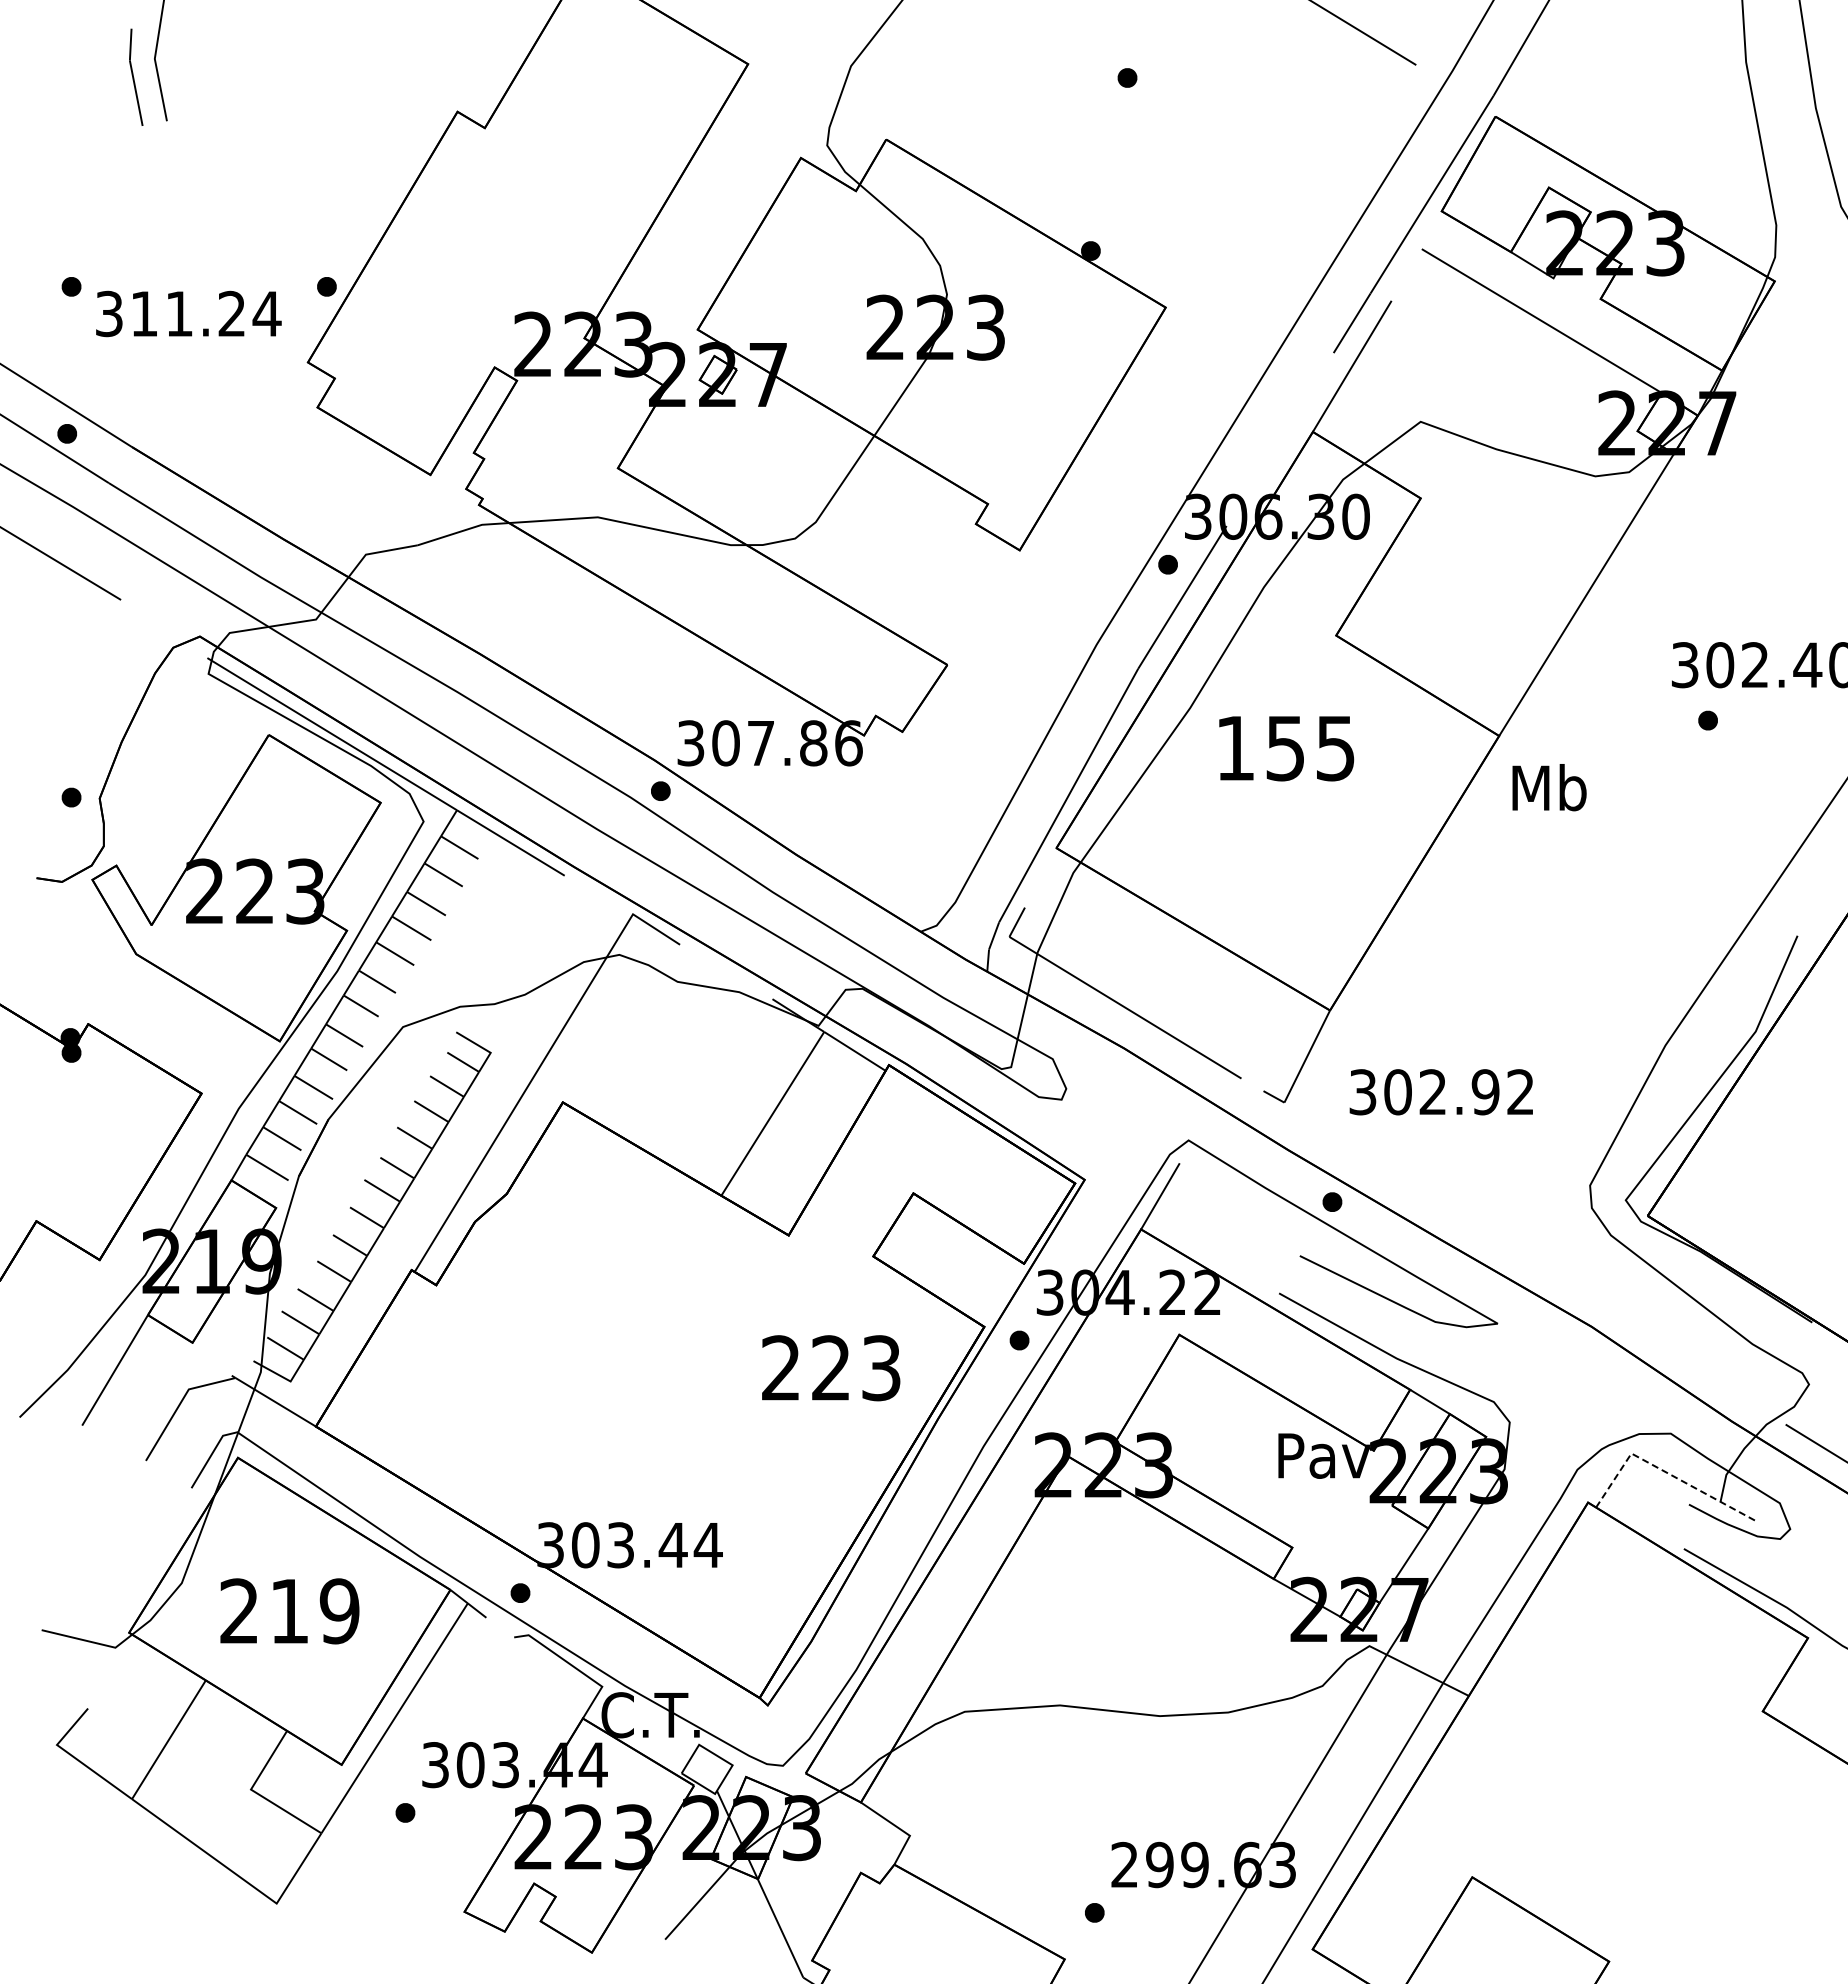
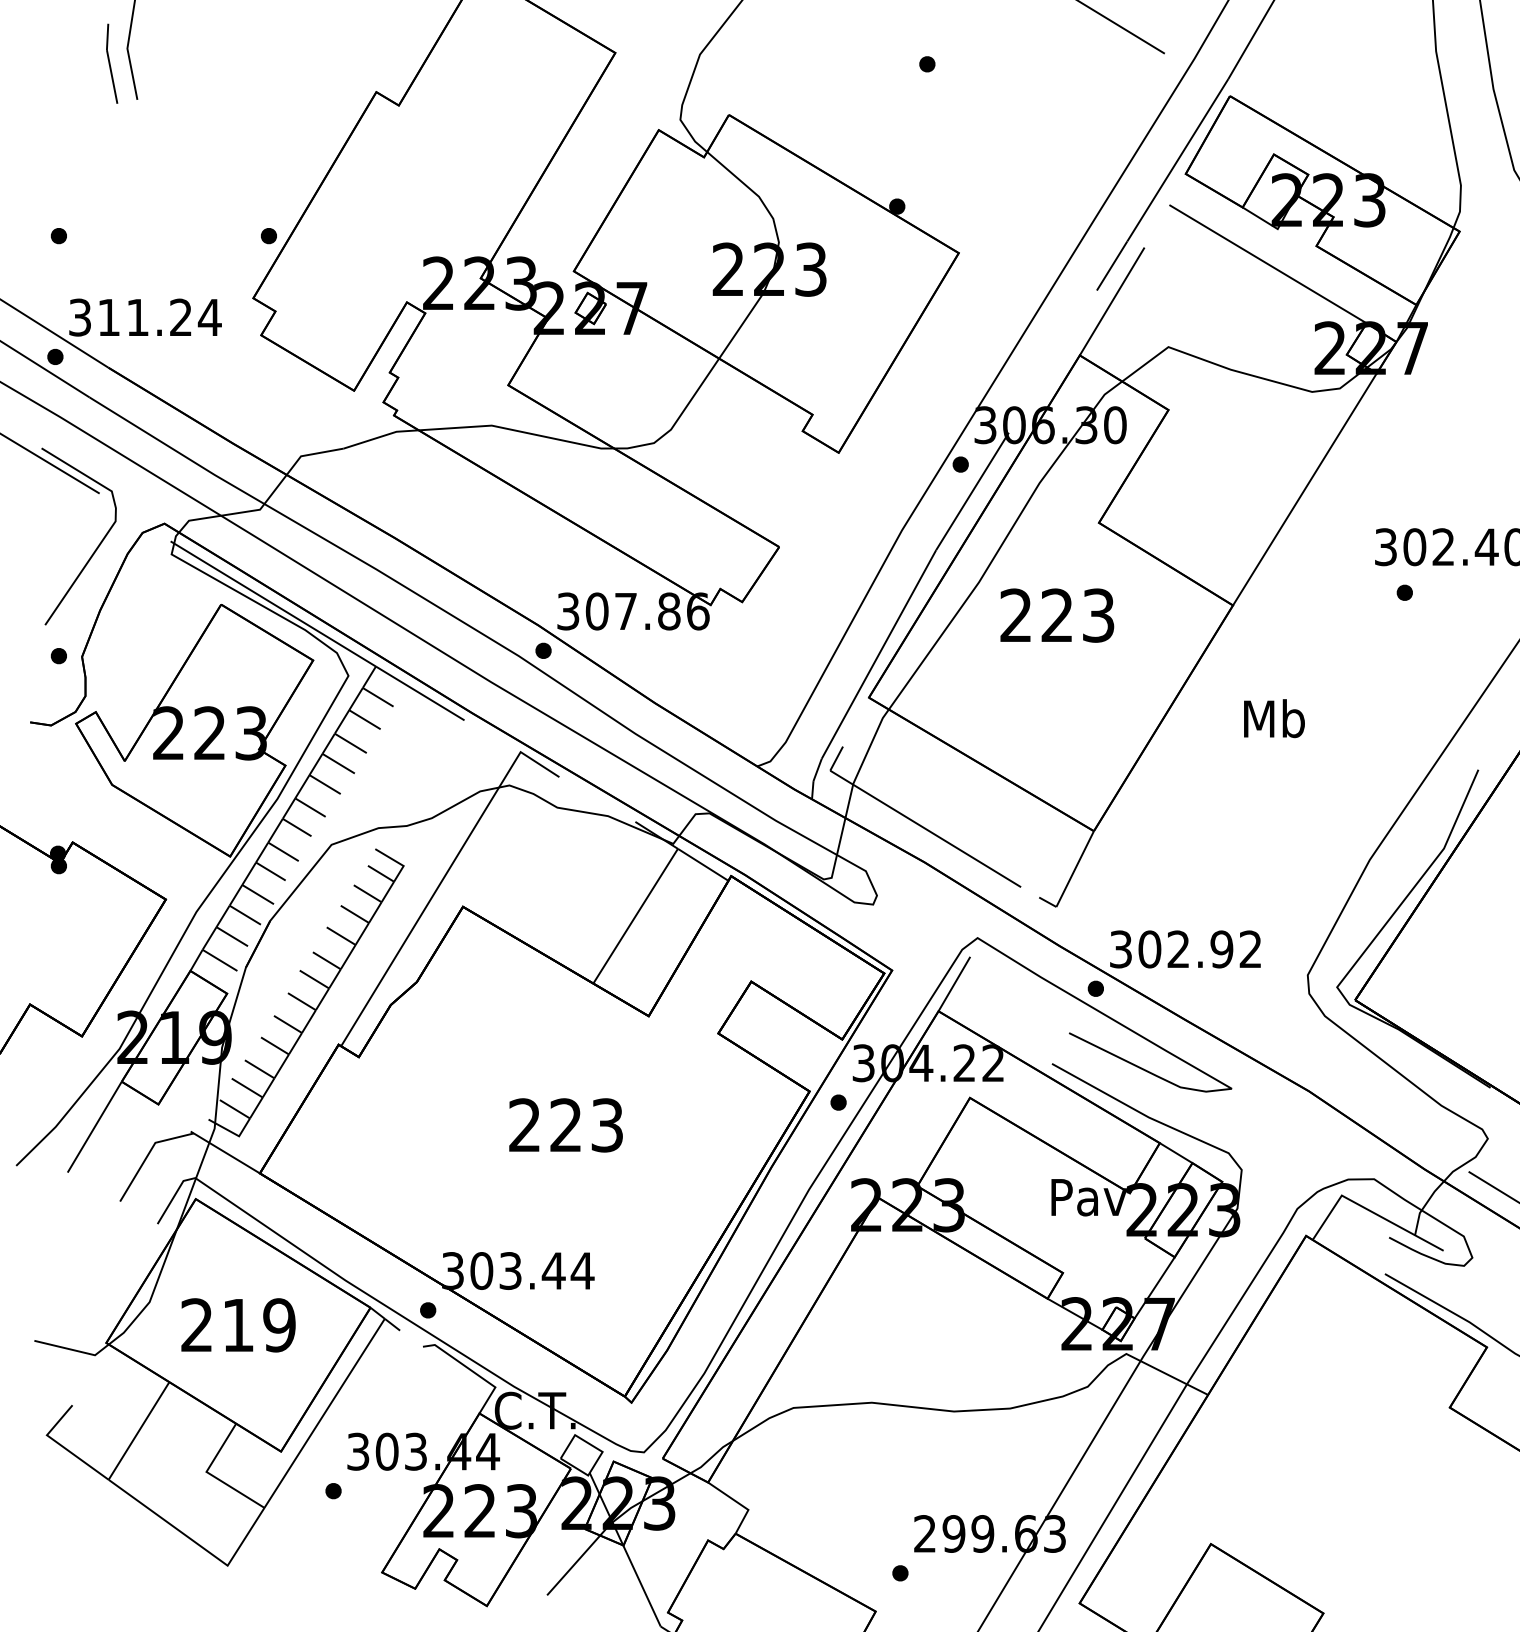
text: (188, 313) -> (145, 317), moved
line: (117, 665) -> (96, 547), added
text: (1285, 748) -> (1057, 615), 155 -> 223
text: (1549, 787) -> (1274, 718), moved
text: (1440, 1092) -> (1184, 949), moved
text: (831, 1368) -> (566, 1125), moved
line: (1664, 1471) -> (1368, 1210), dashed -> solid

